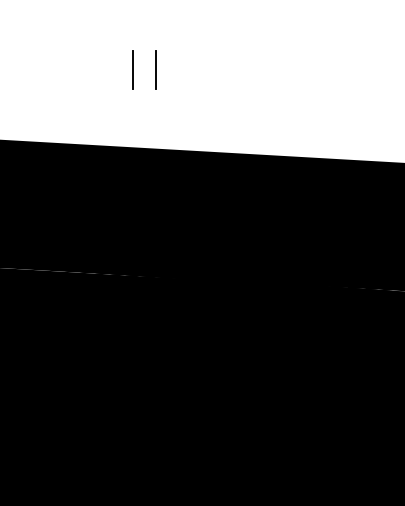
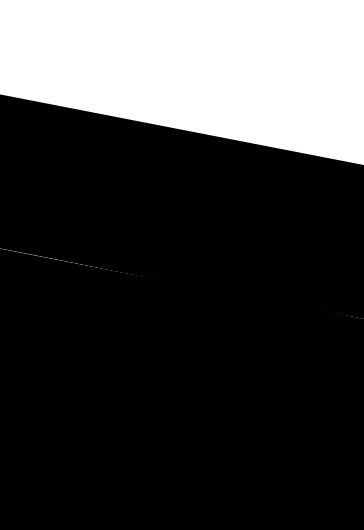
line: (132, 69) -> (143, 28), removed
line: (155, 69) -> (170, 32), removed

